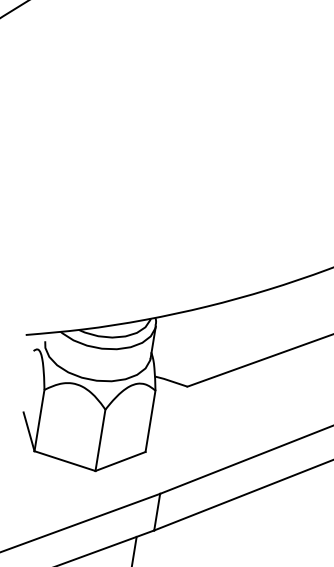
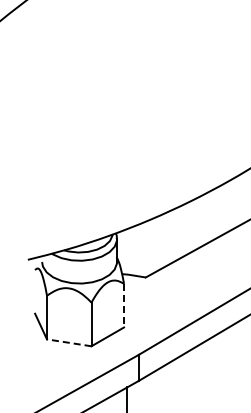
line: (151, 421) -> (124, 305), solid -> dashed
line: (65, 460) -> (69, 342), solid -> dashed

